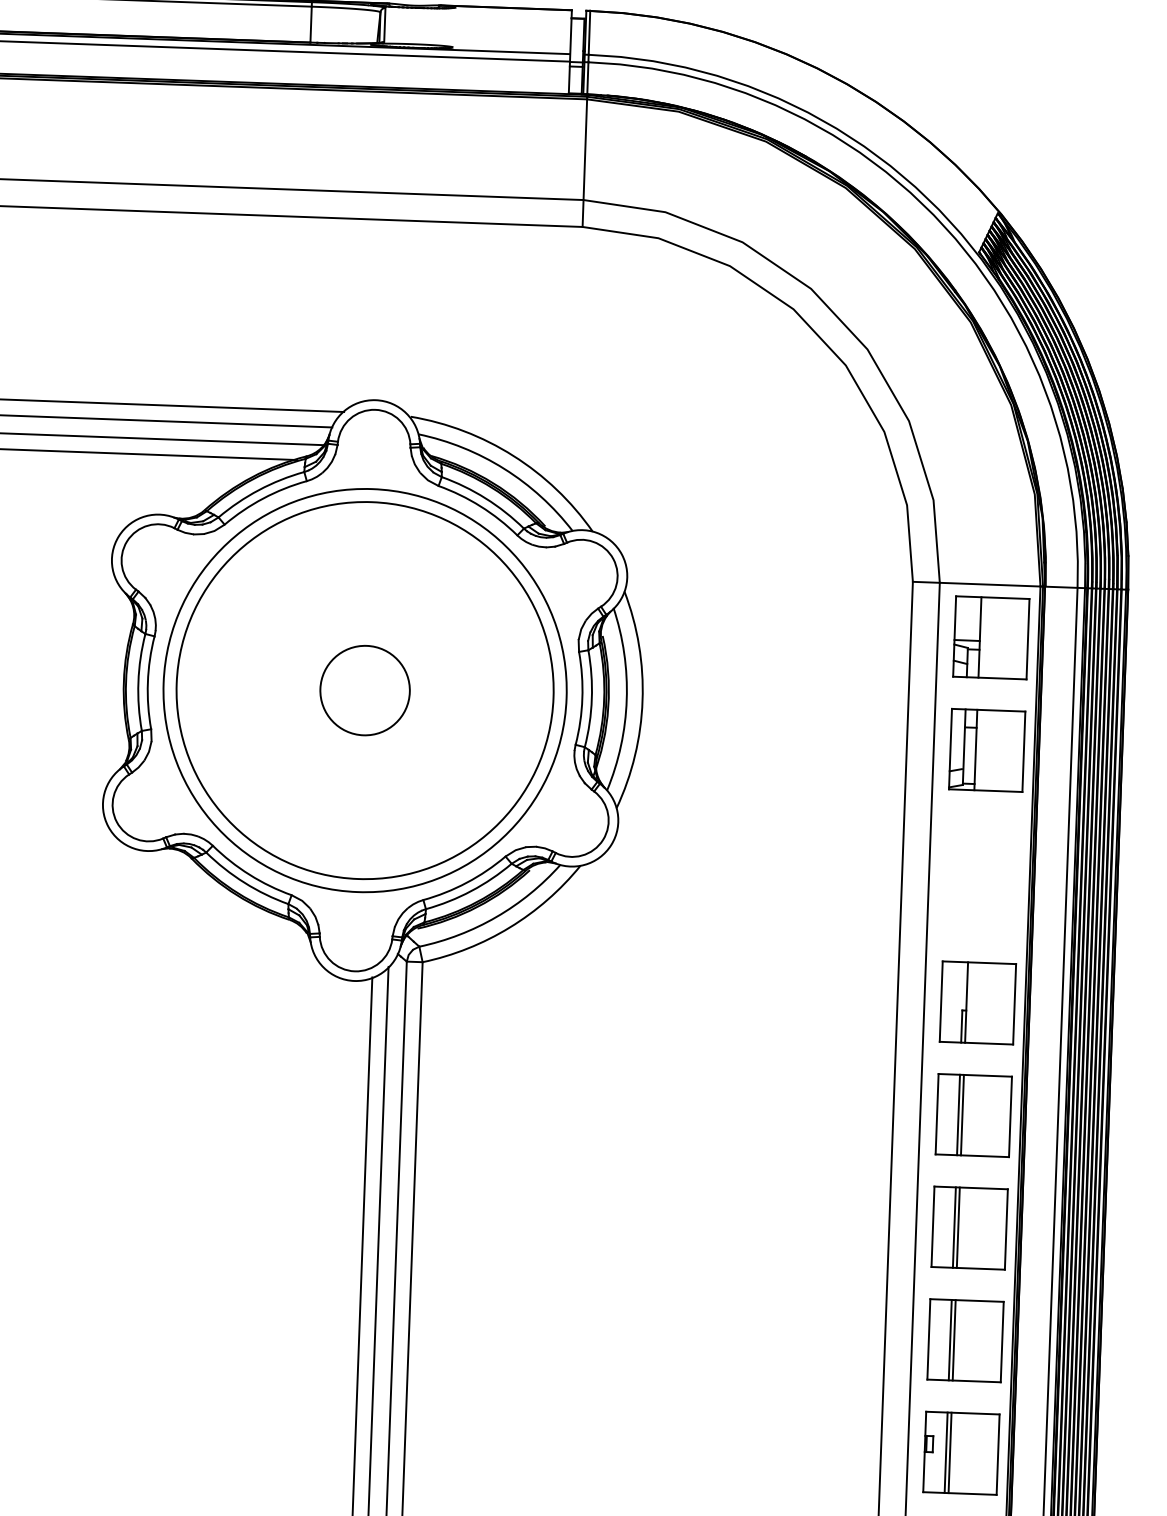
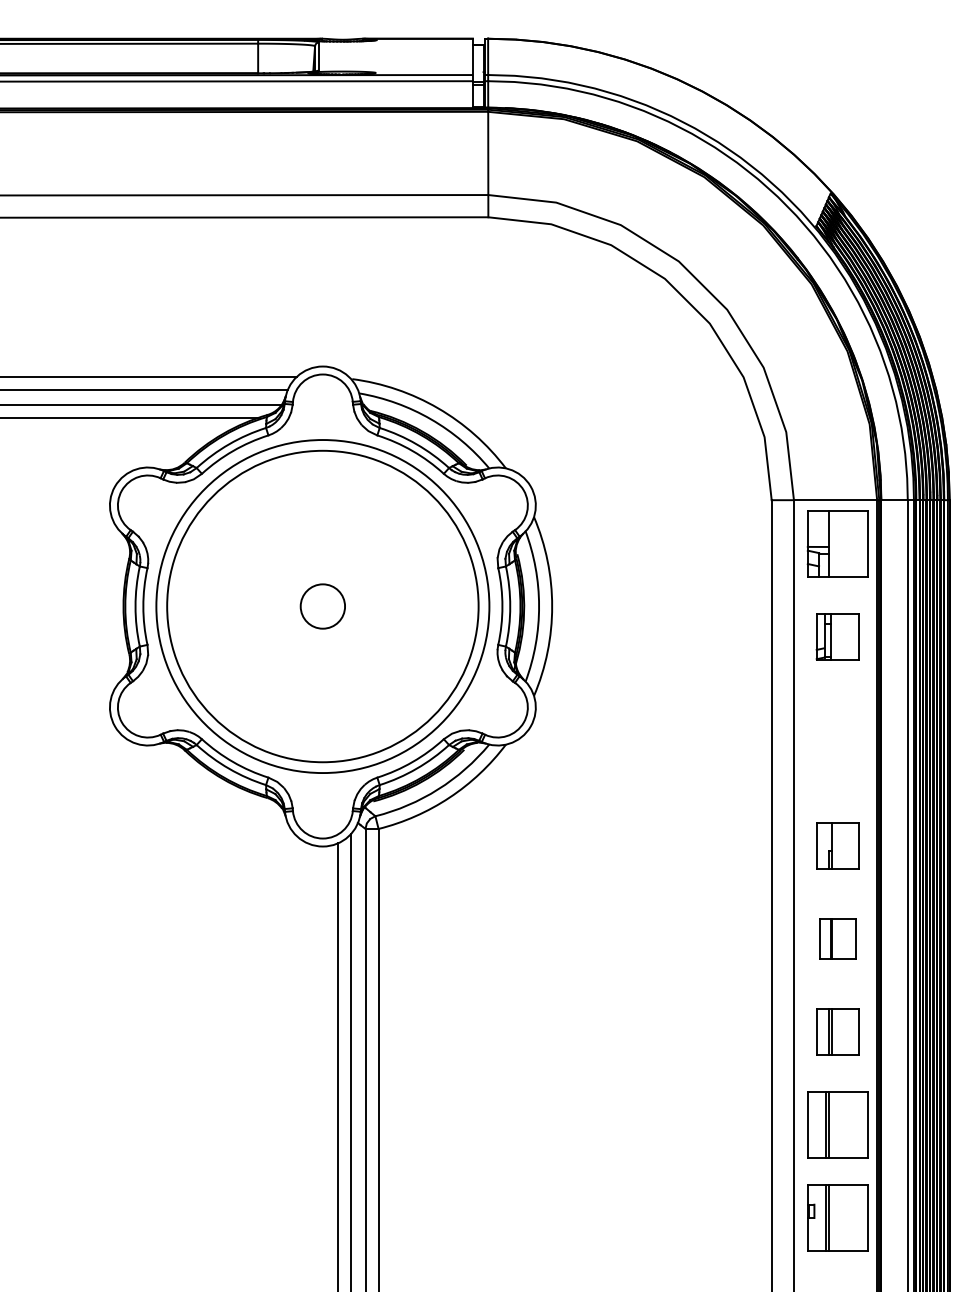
circle: (364, 690) -> (322, 606), size x0.6
part: (986, 749) -> (837, 636), size x0.7
part: (977, 1002) -> (837, 845), size x0.7
part: (973, 1115) -> (837, 938), size x0.6
part: (968, 1227) -> (837, 1031), size x0.7

